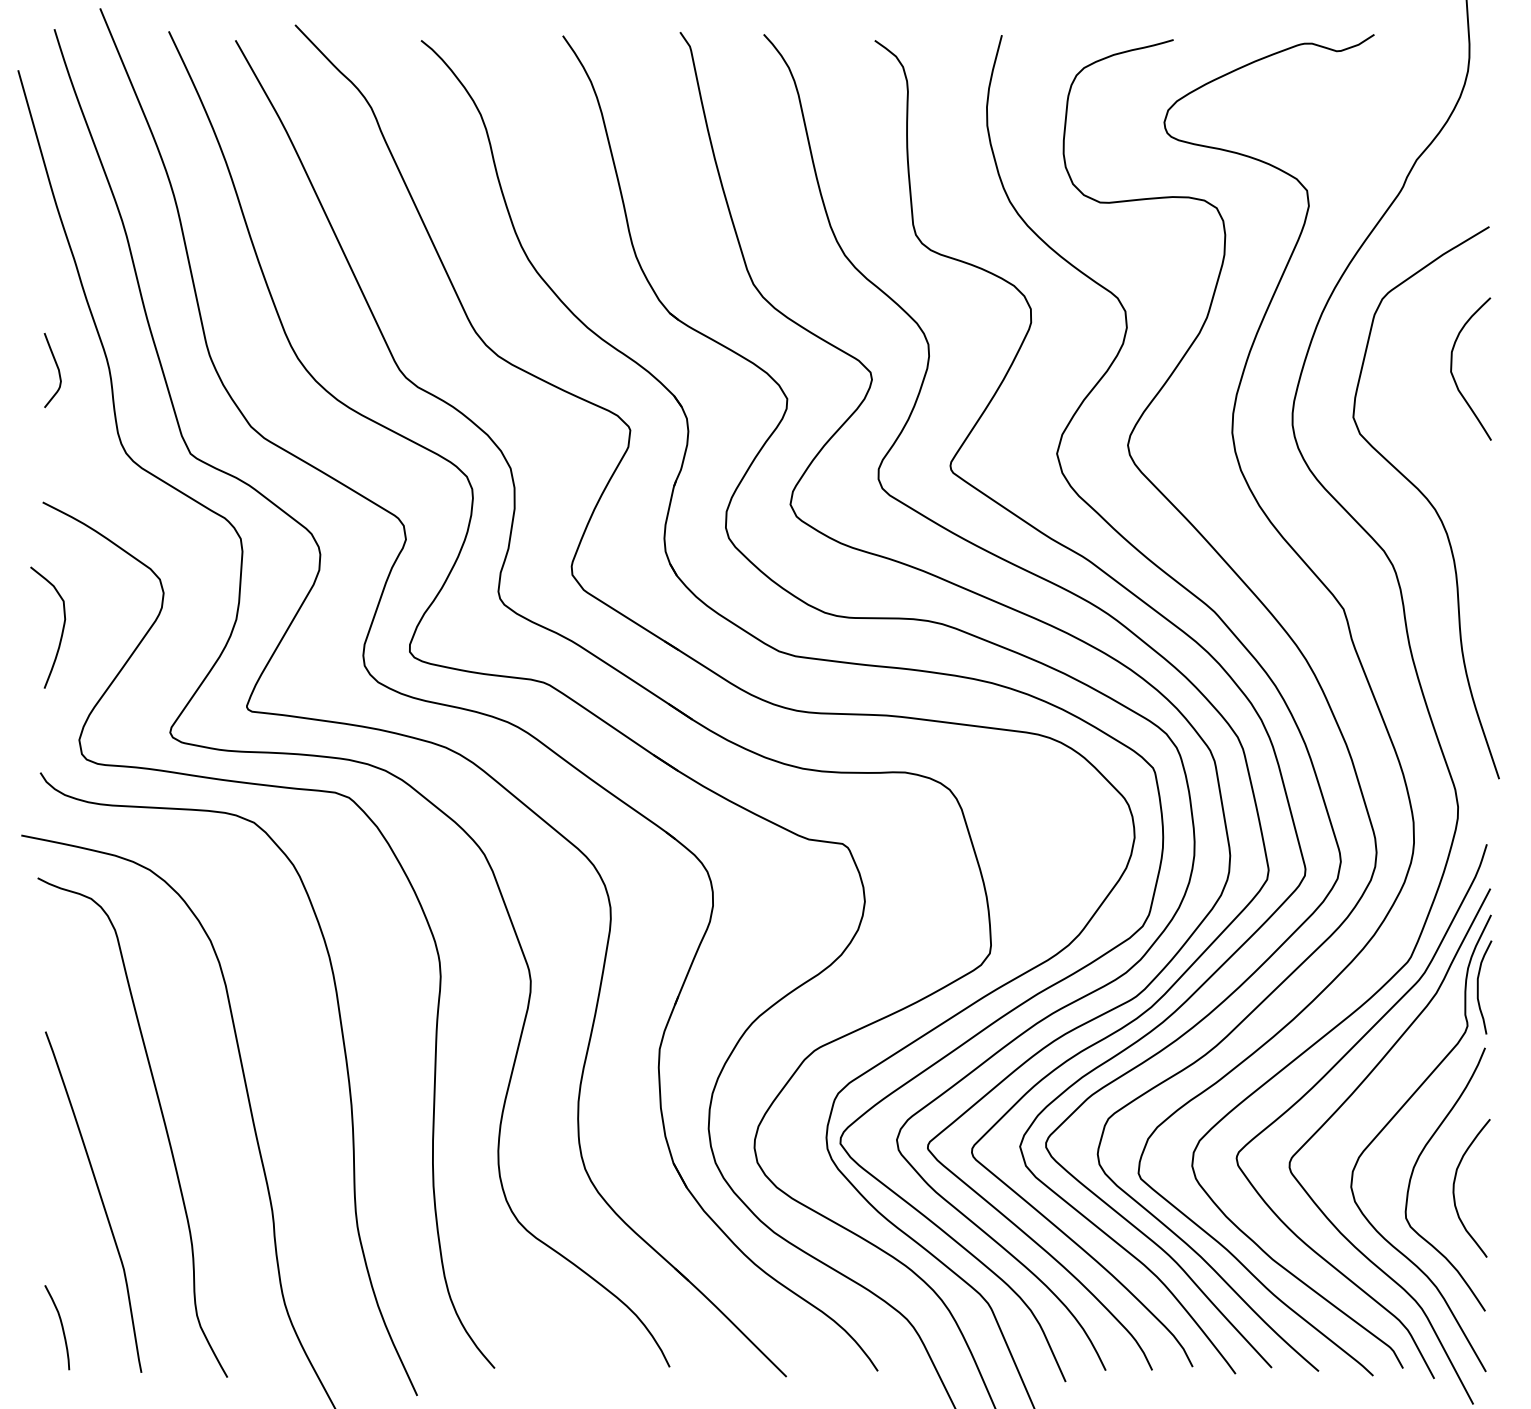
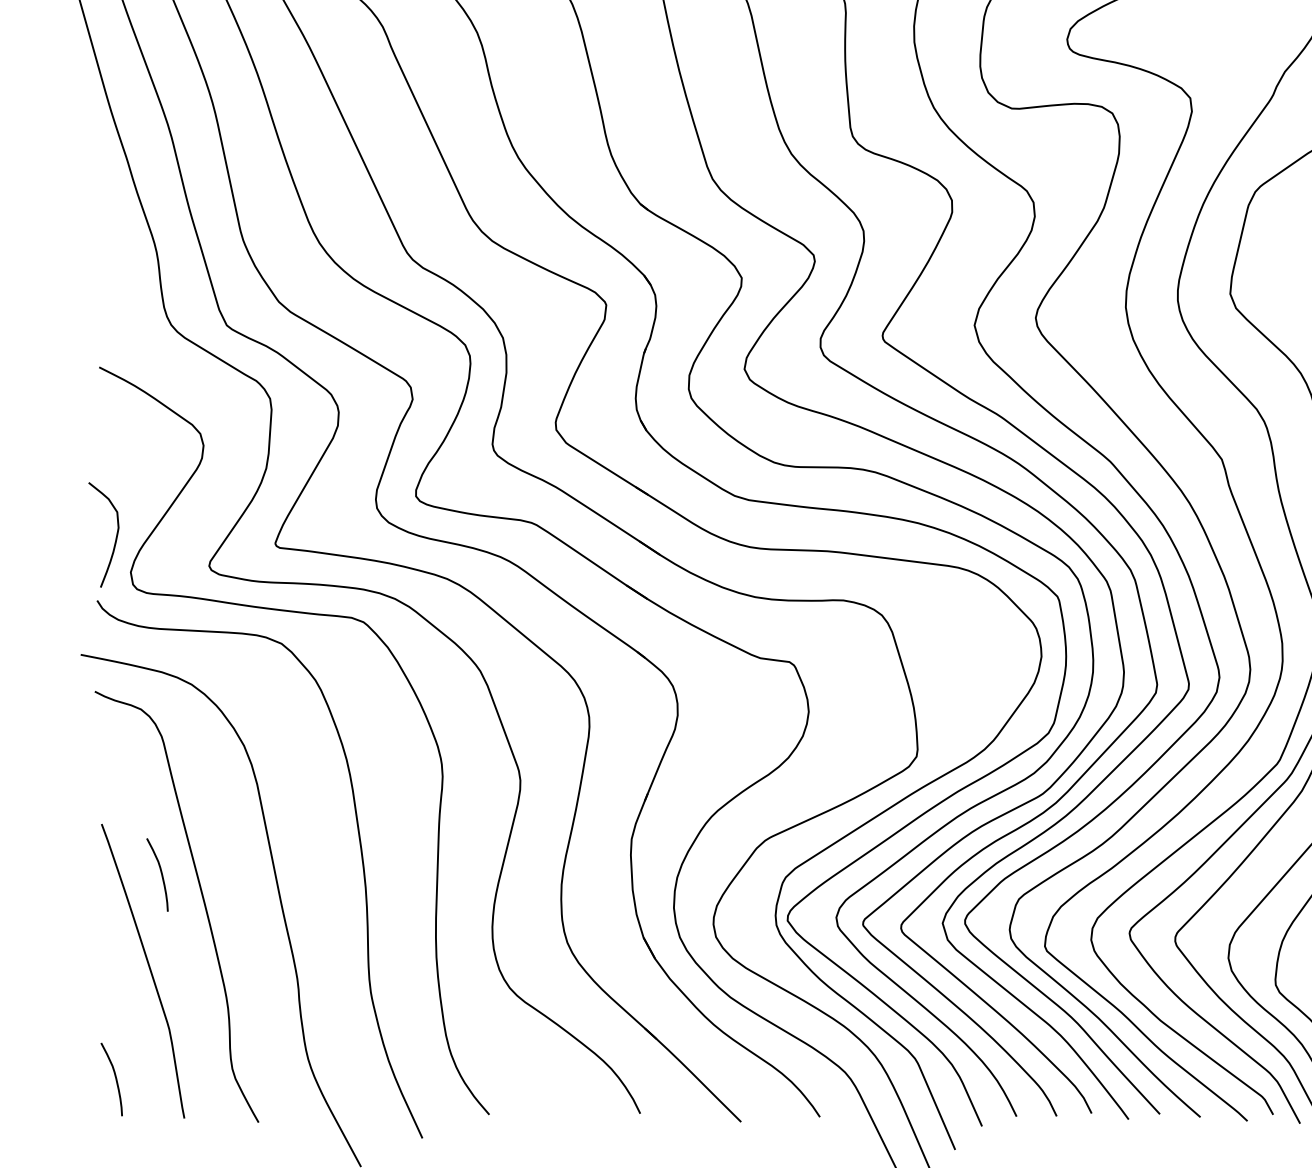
curve: (57, 369) -> (111, 252), removed
curve: (61, 632) -> (115, 539), moved
curve: (114, 1090) -> (161, 874), added

